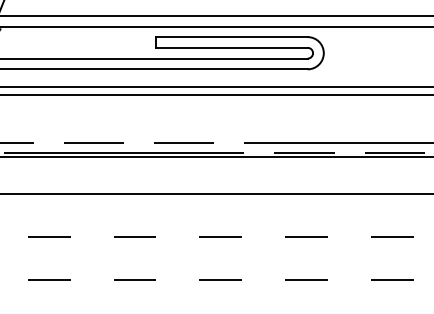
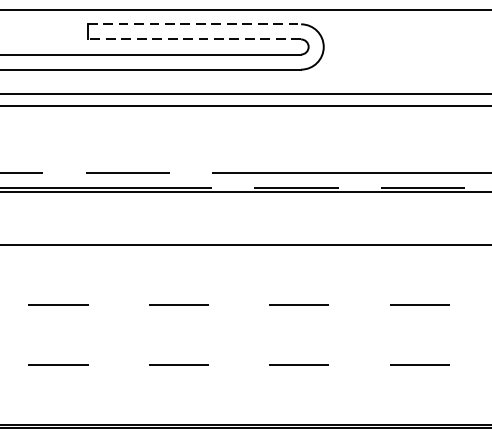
line: (231, 37) -> (194, 24), solid -> dashed
line: (231, 47) -> (194, 38), solid -> dashed

